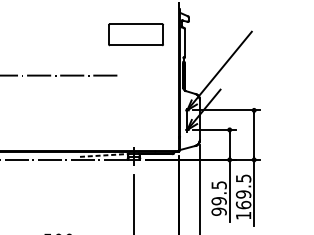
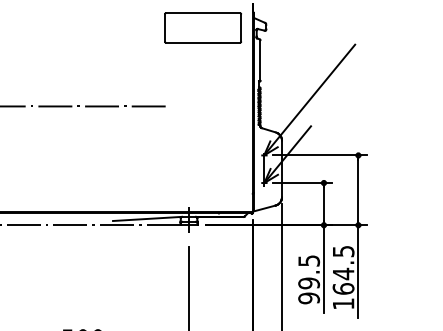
part: (135, 34) -> (202, 27), moved
line: (103, 155) -> (146, 218), dashed -> solid
text: (243, 194) -> (343, 273), 169.5 -> 164.5

